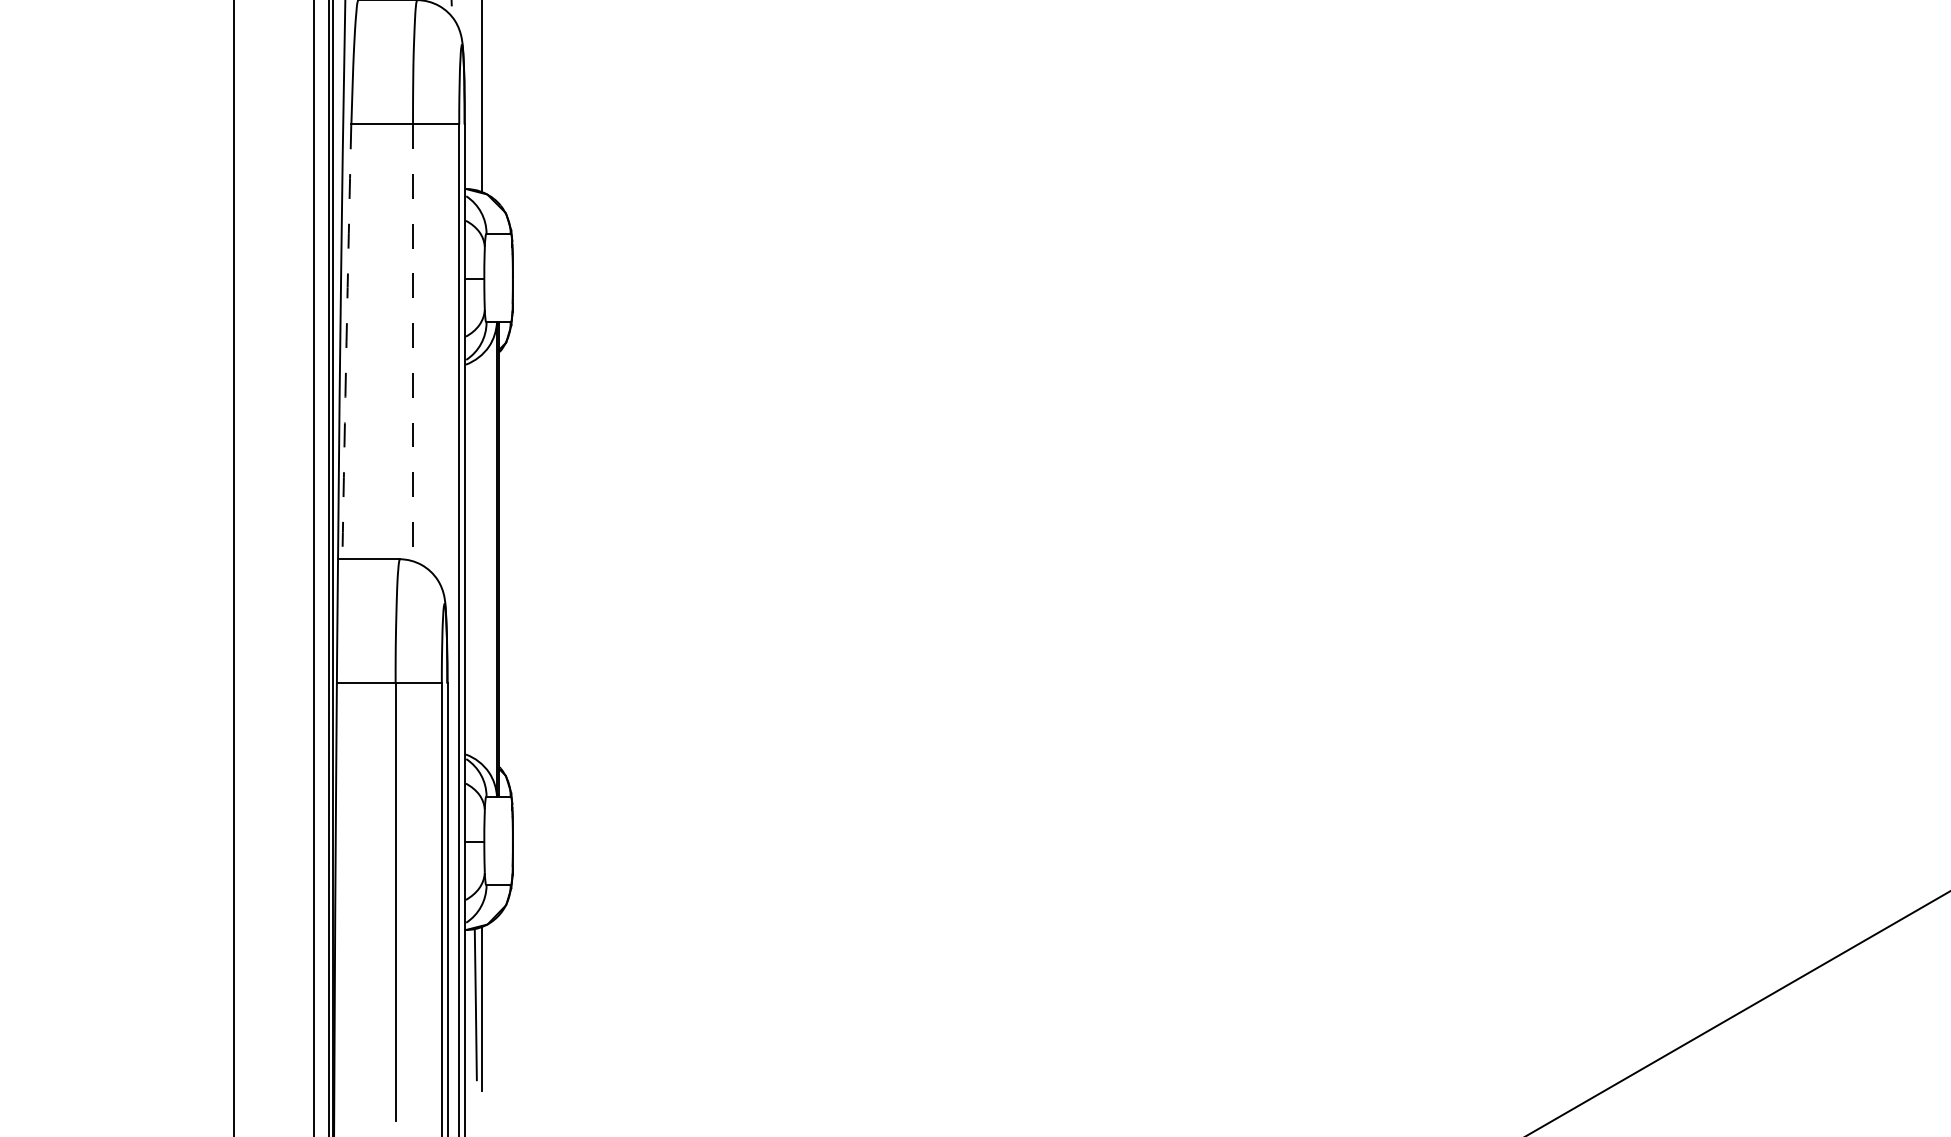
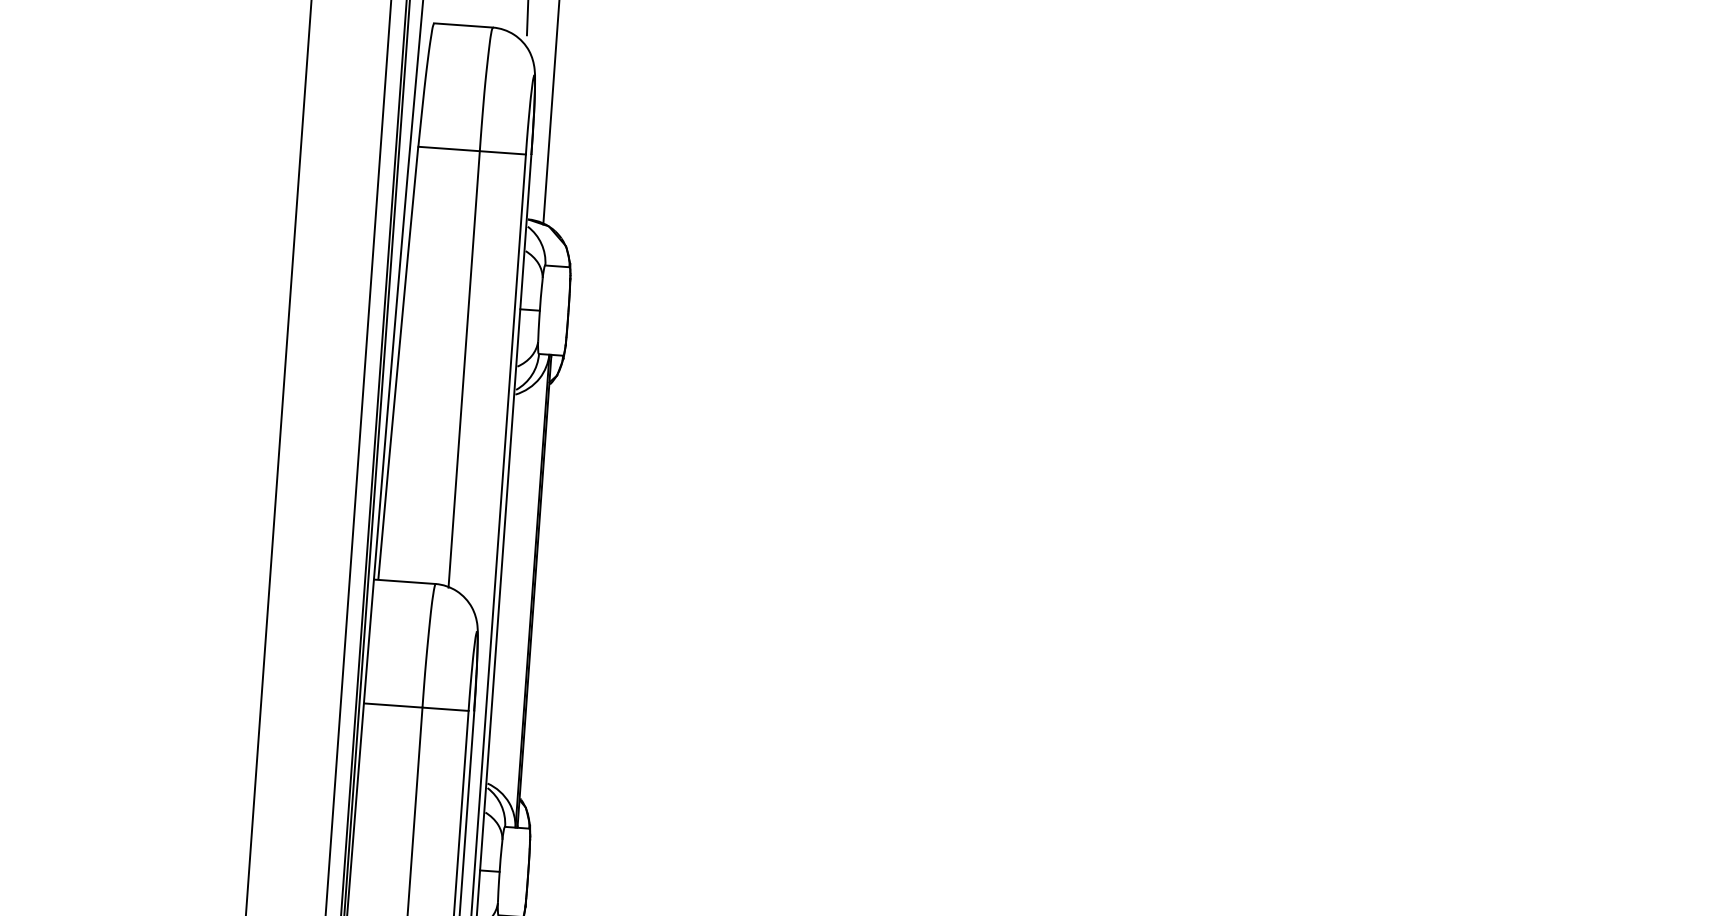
arc: (346, 341) -> (397, 362), dashed -> solid
line: (413, 343) -> (464, 369), dashed -> solid

